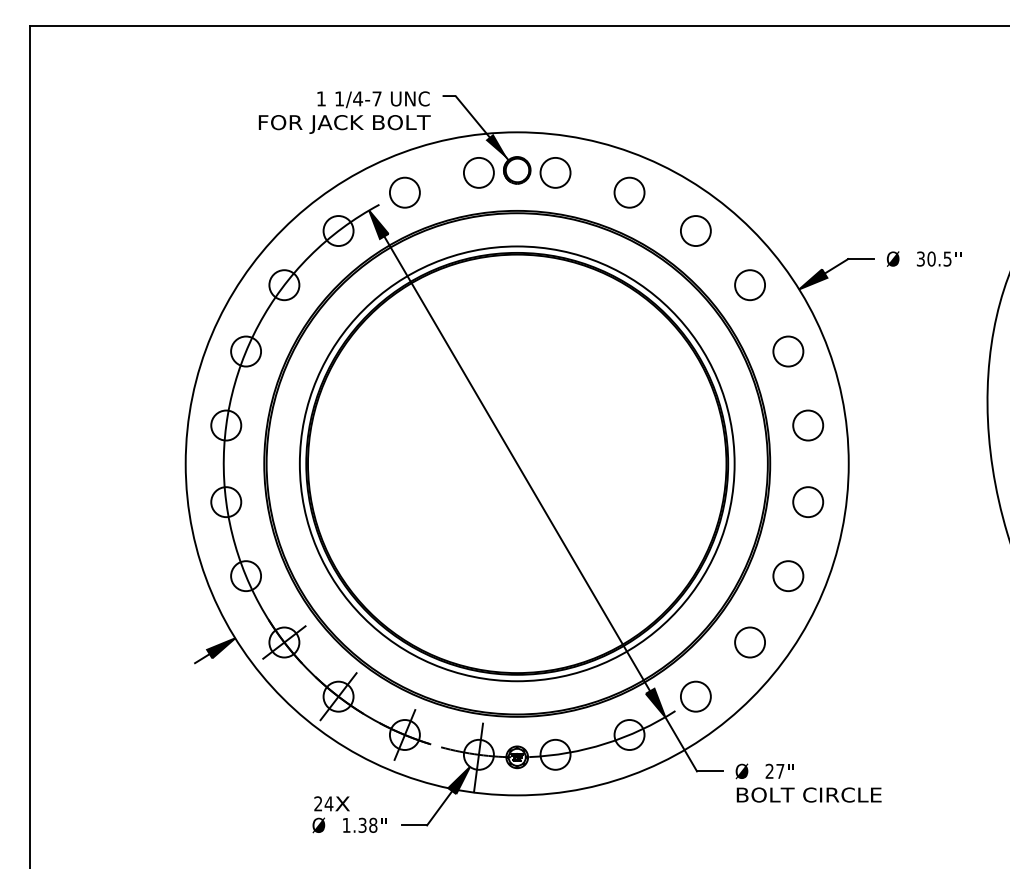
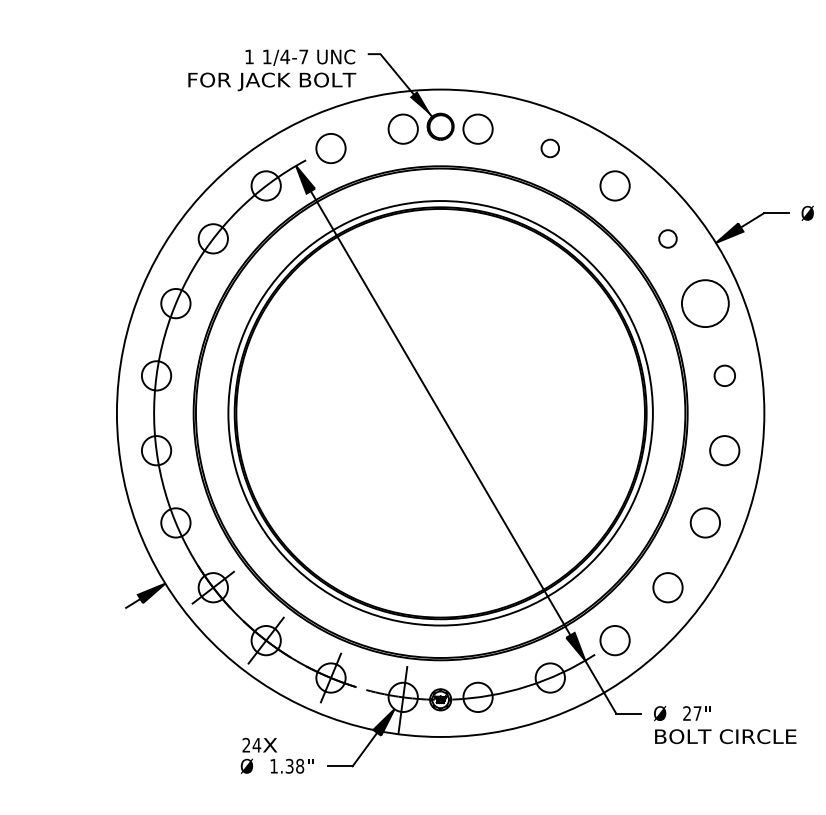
circle: (629, 192) -> (550, 148), size x0.6
circle: (749, 285) -> (667, 239), size x0.6
circle: (788, 351) -> (705, 303), size x1.6
circle: (808, 425) -> (725, 375), size x0.7

